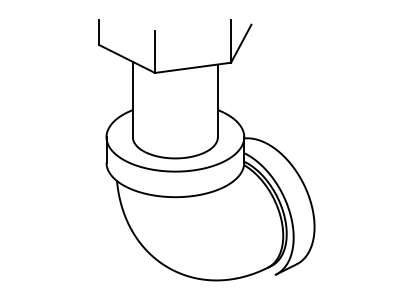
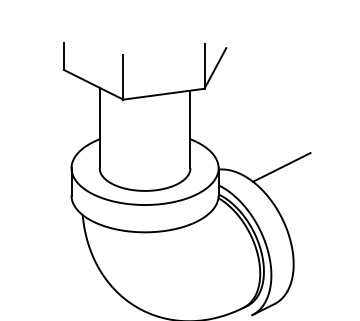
line: (303, 135) -> (281, 166), added

